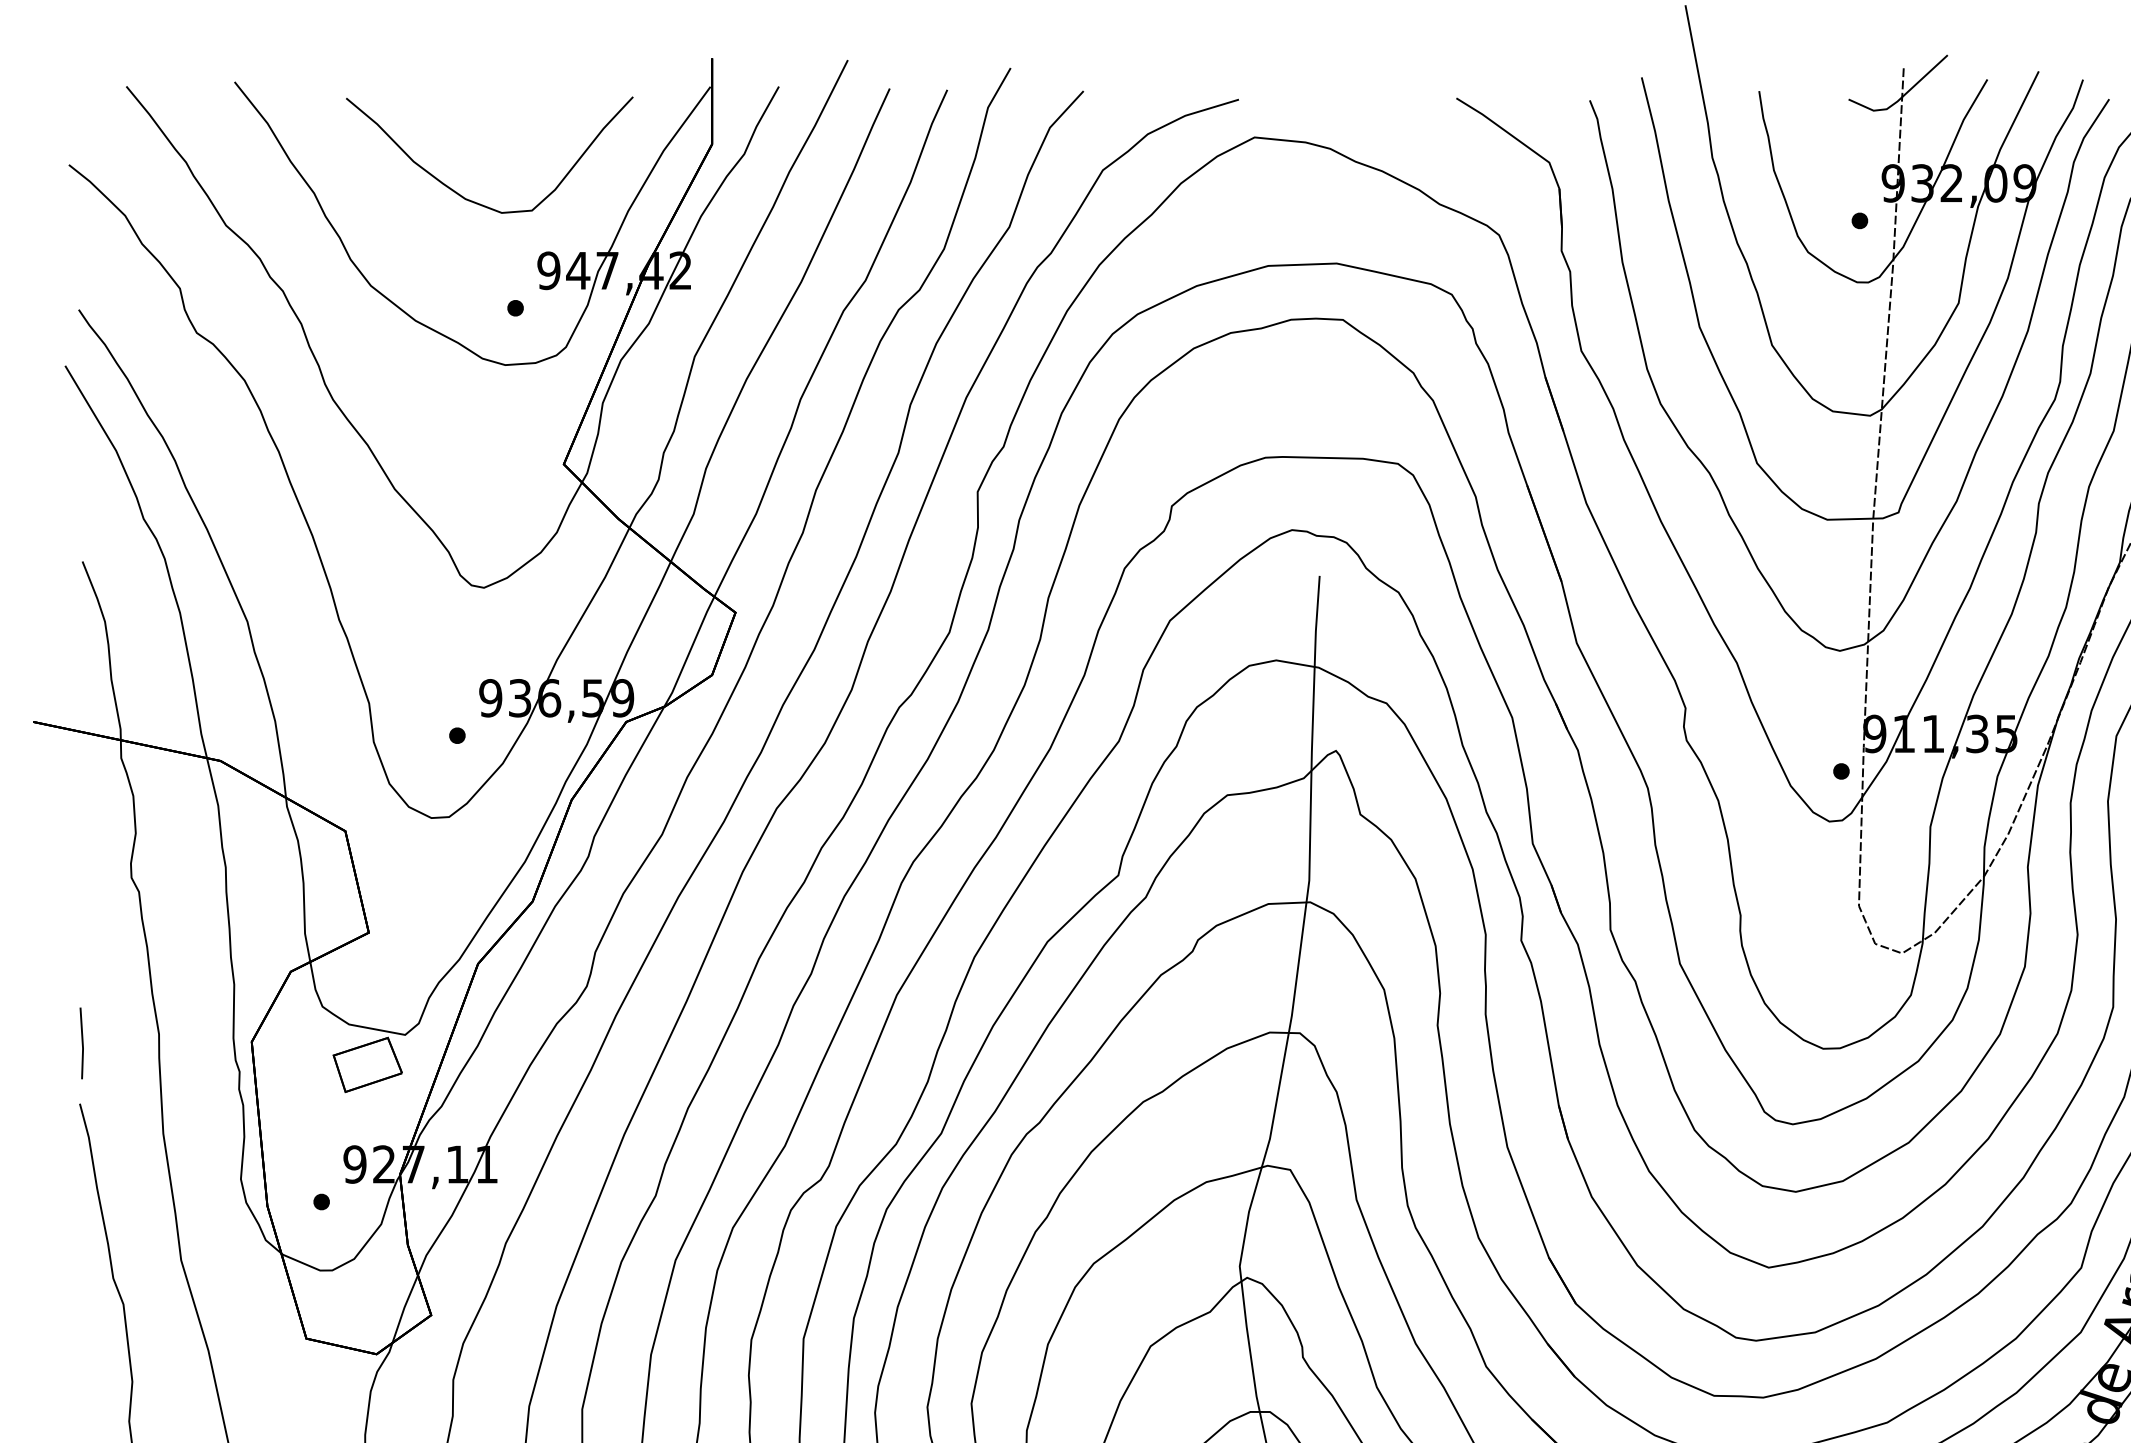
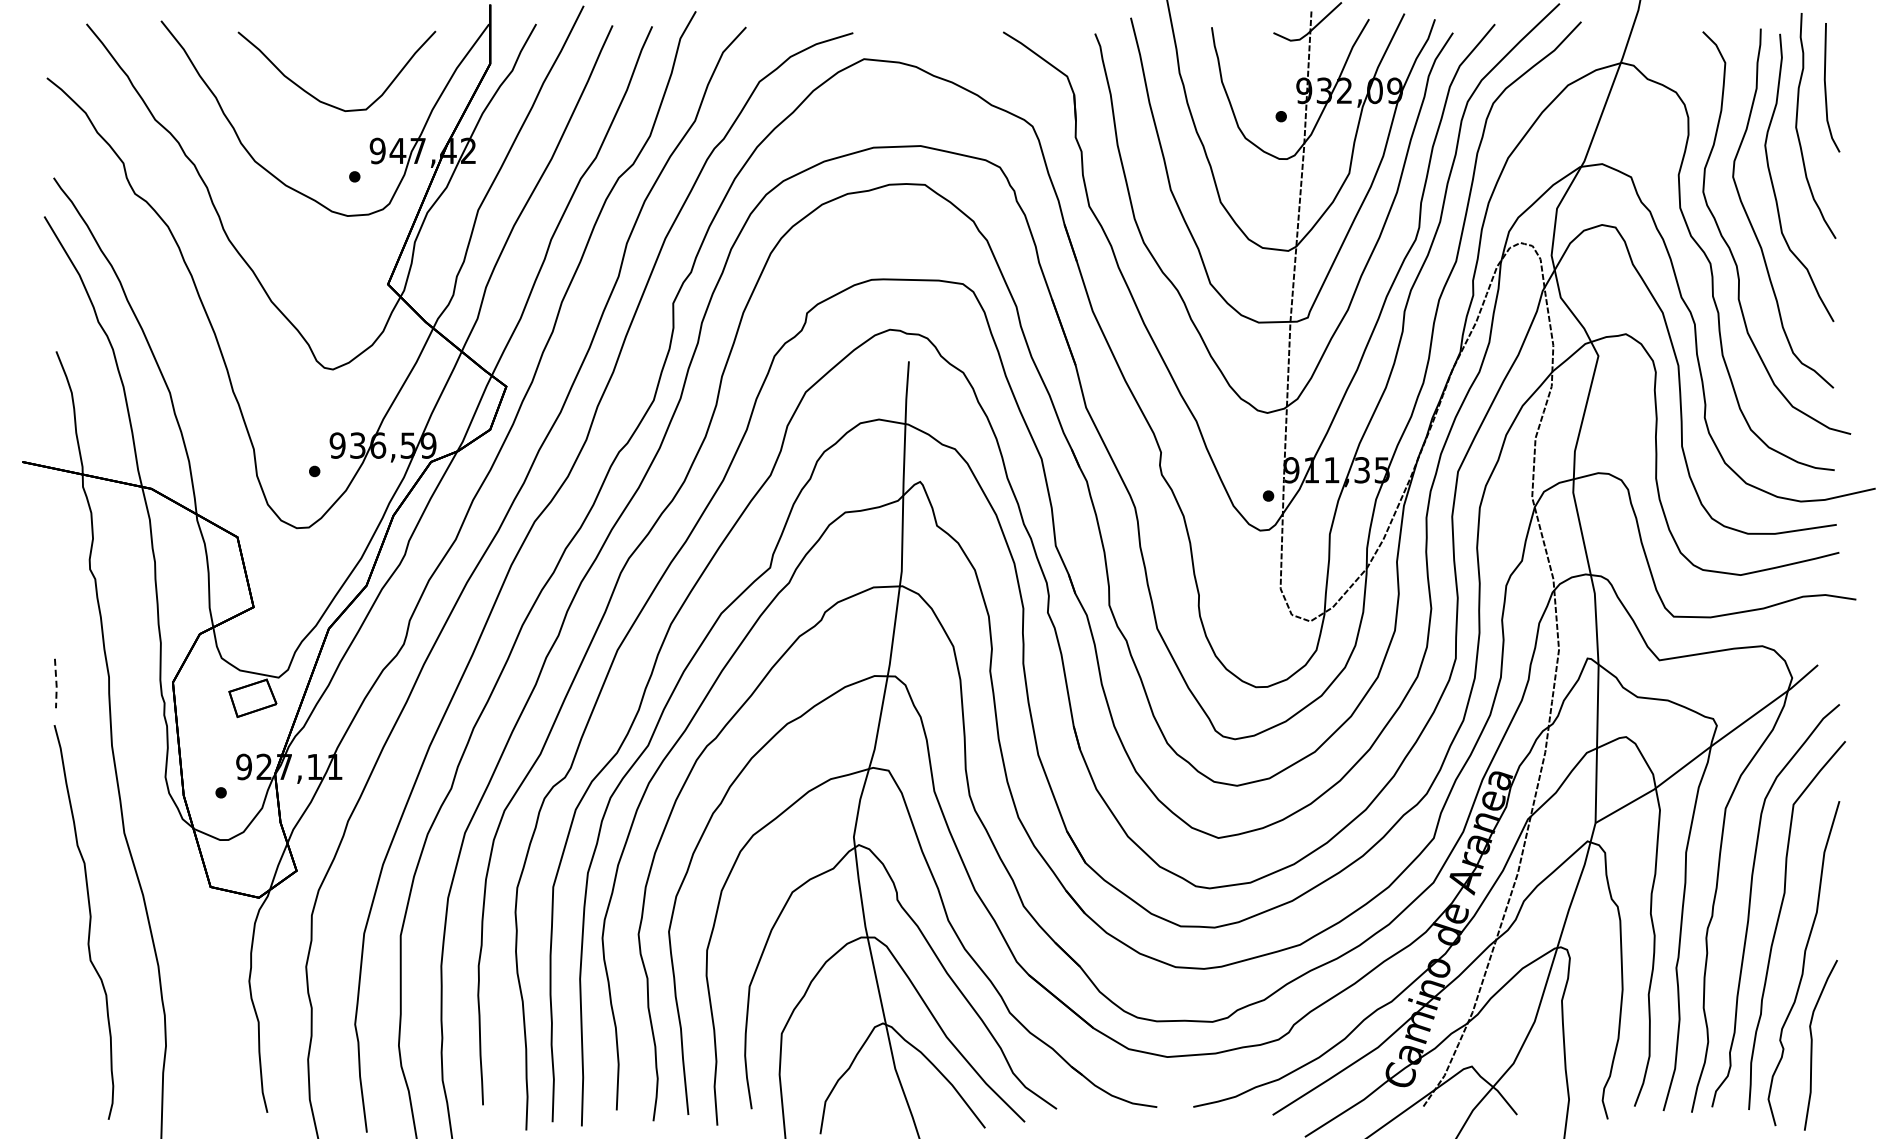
line: (82, 1044) -> (56, 684), solid -> dashed

